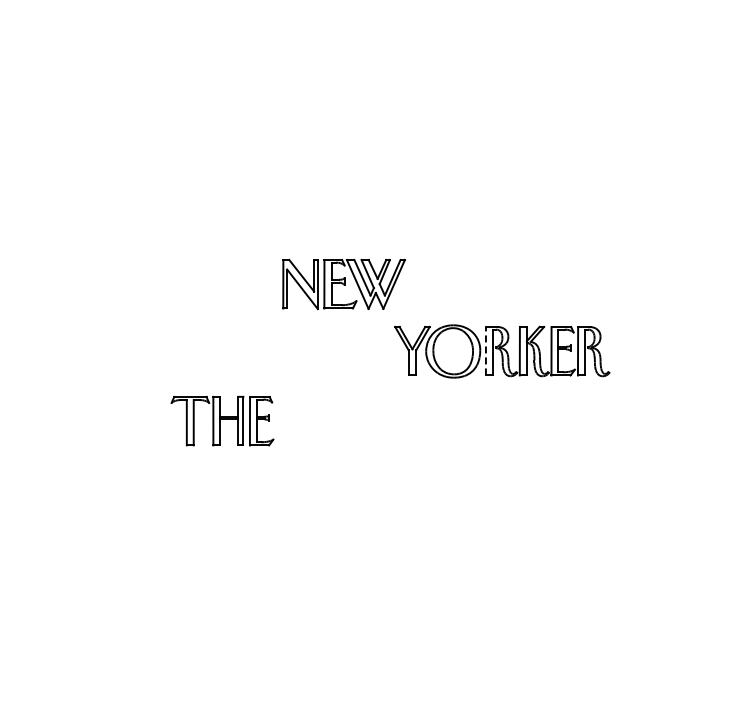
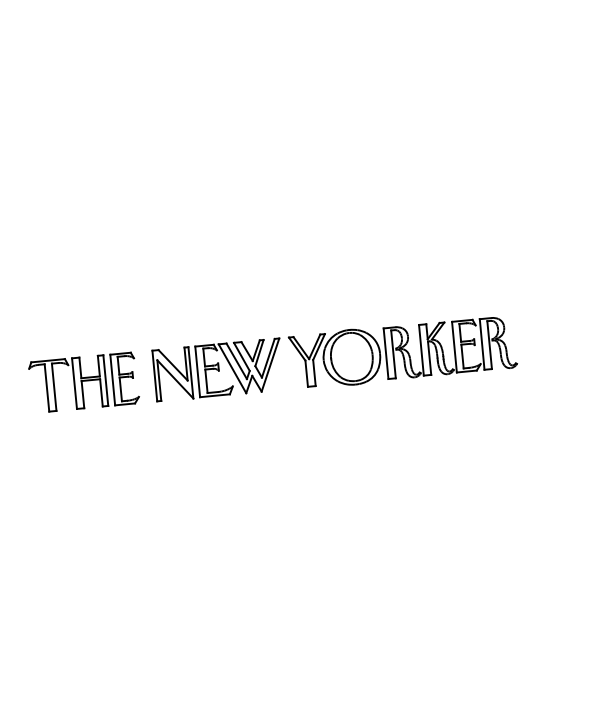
part: (343, 284) -> (217, 370), moved
line: (485, 350) -> (385, 353), dashed -> solid
part: (222, 420) -> (83, 382), moved

